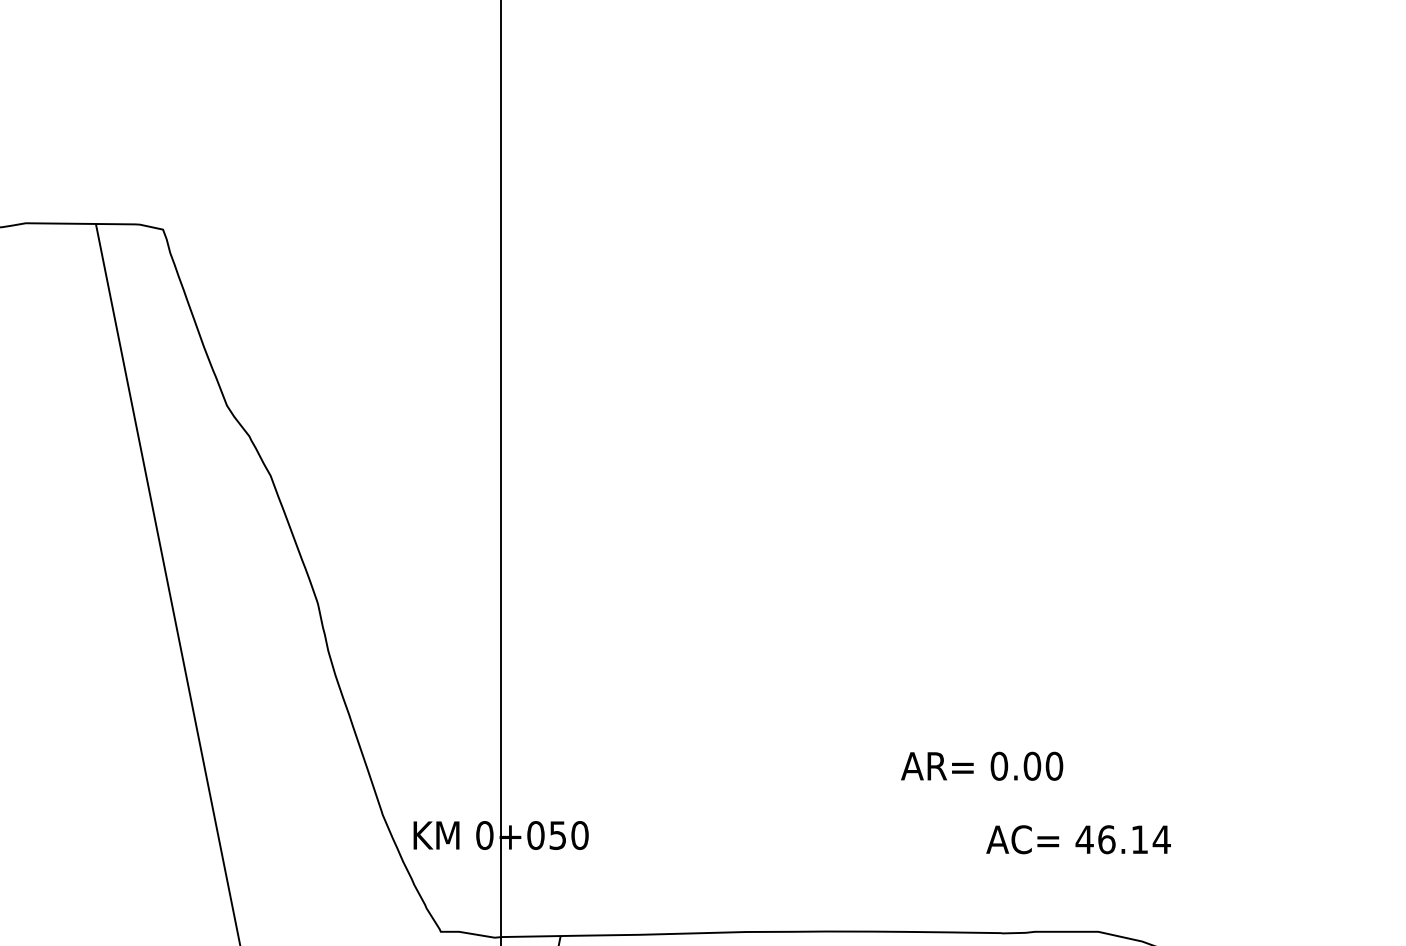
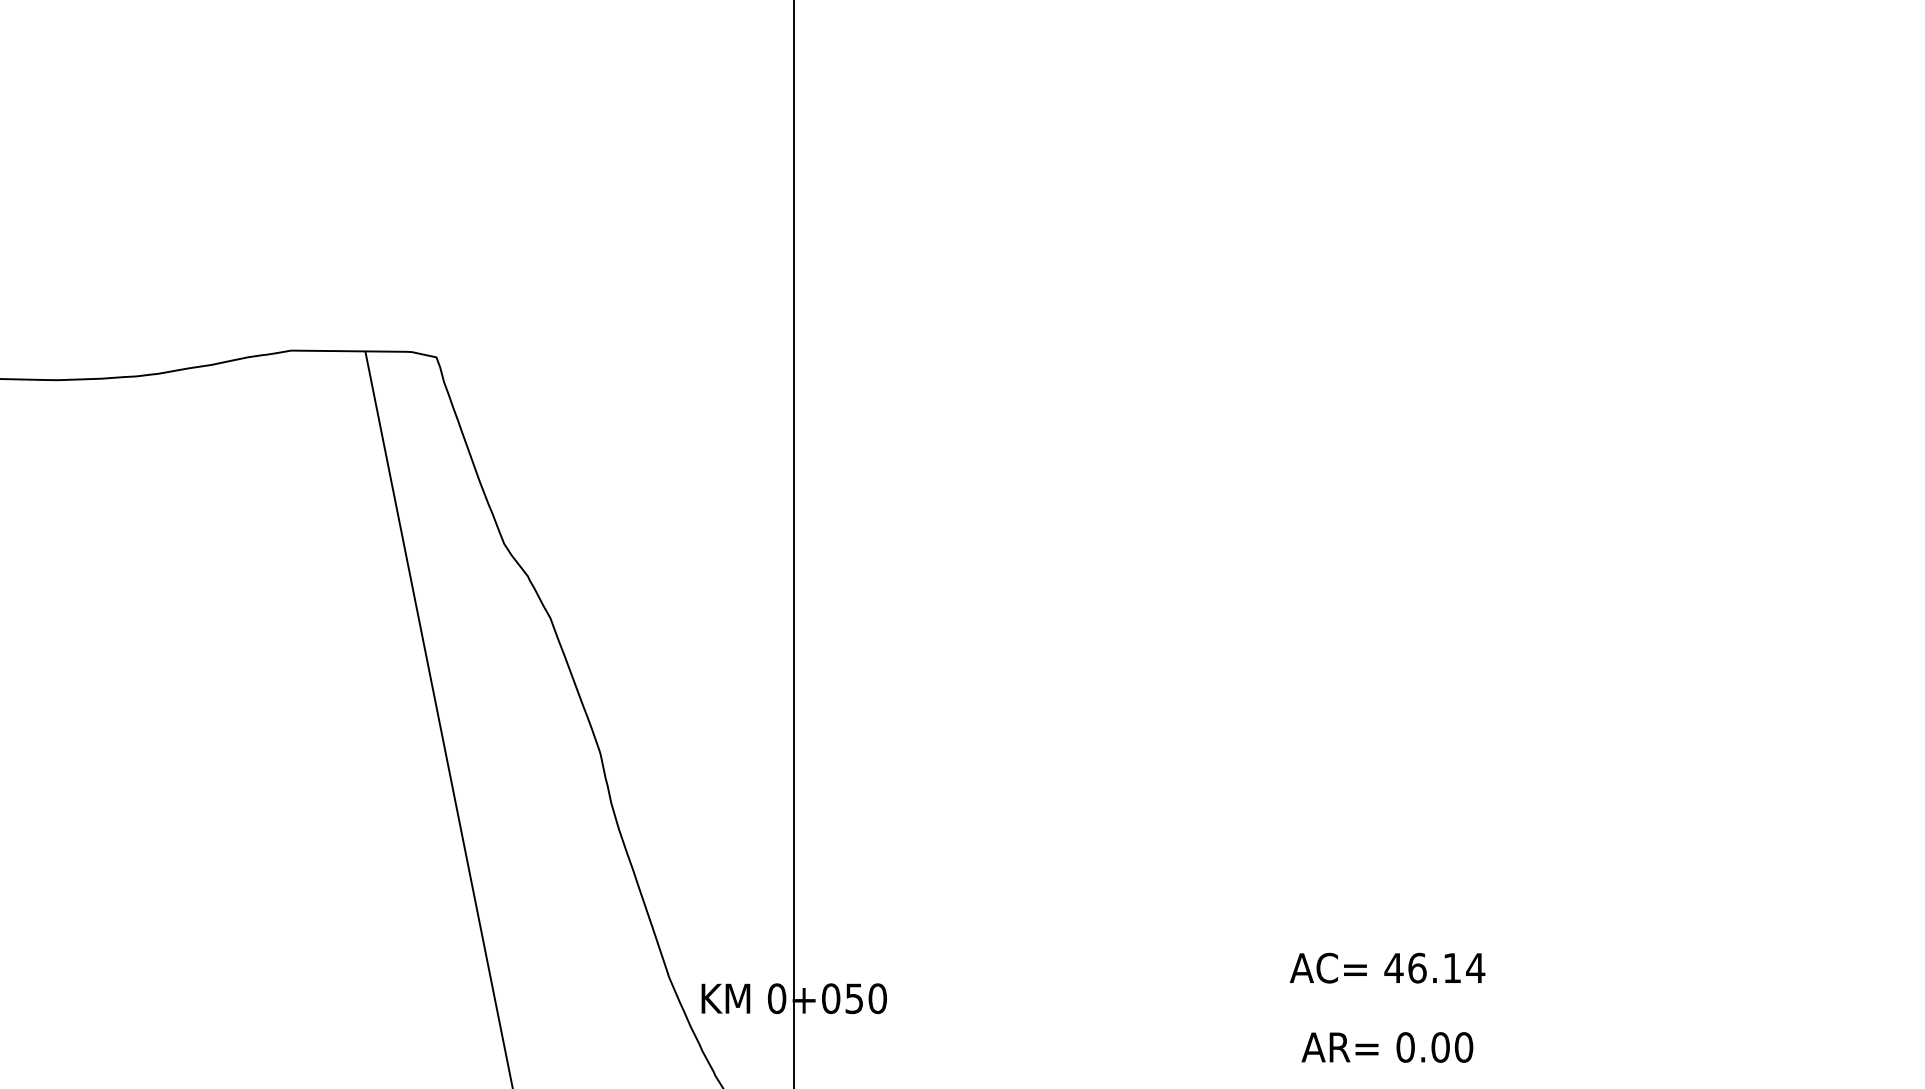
text: (982, 766) -> (1387, 1047), moved
text: (1078, 839) -> (1387, 967), moved

